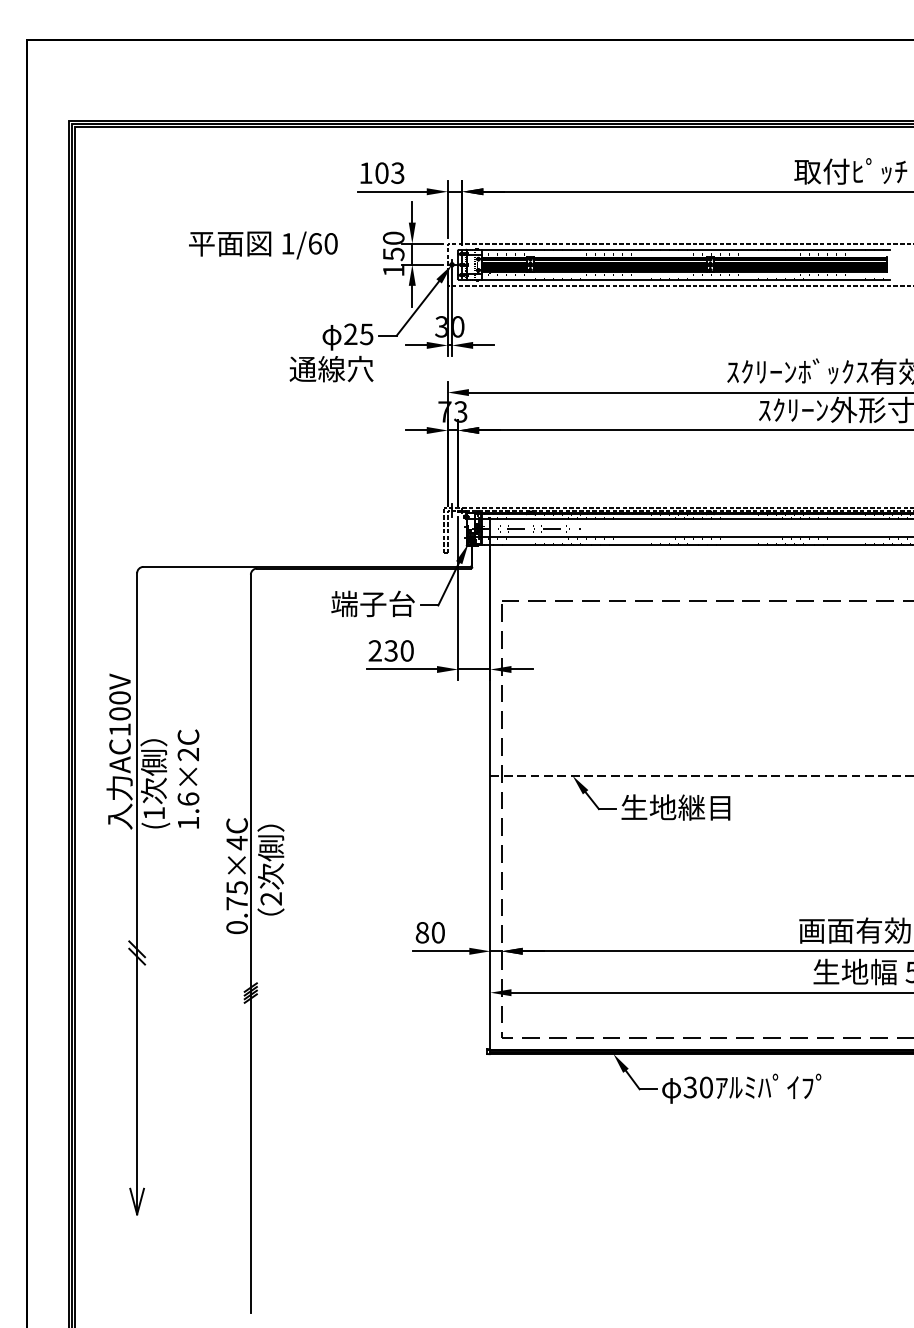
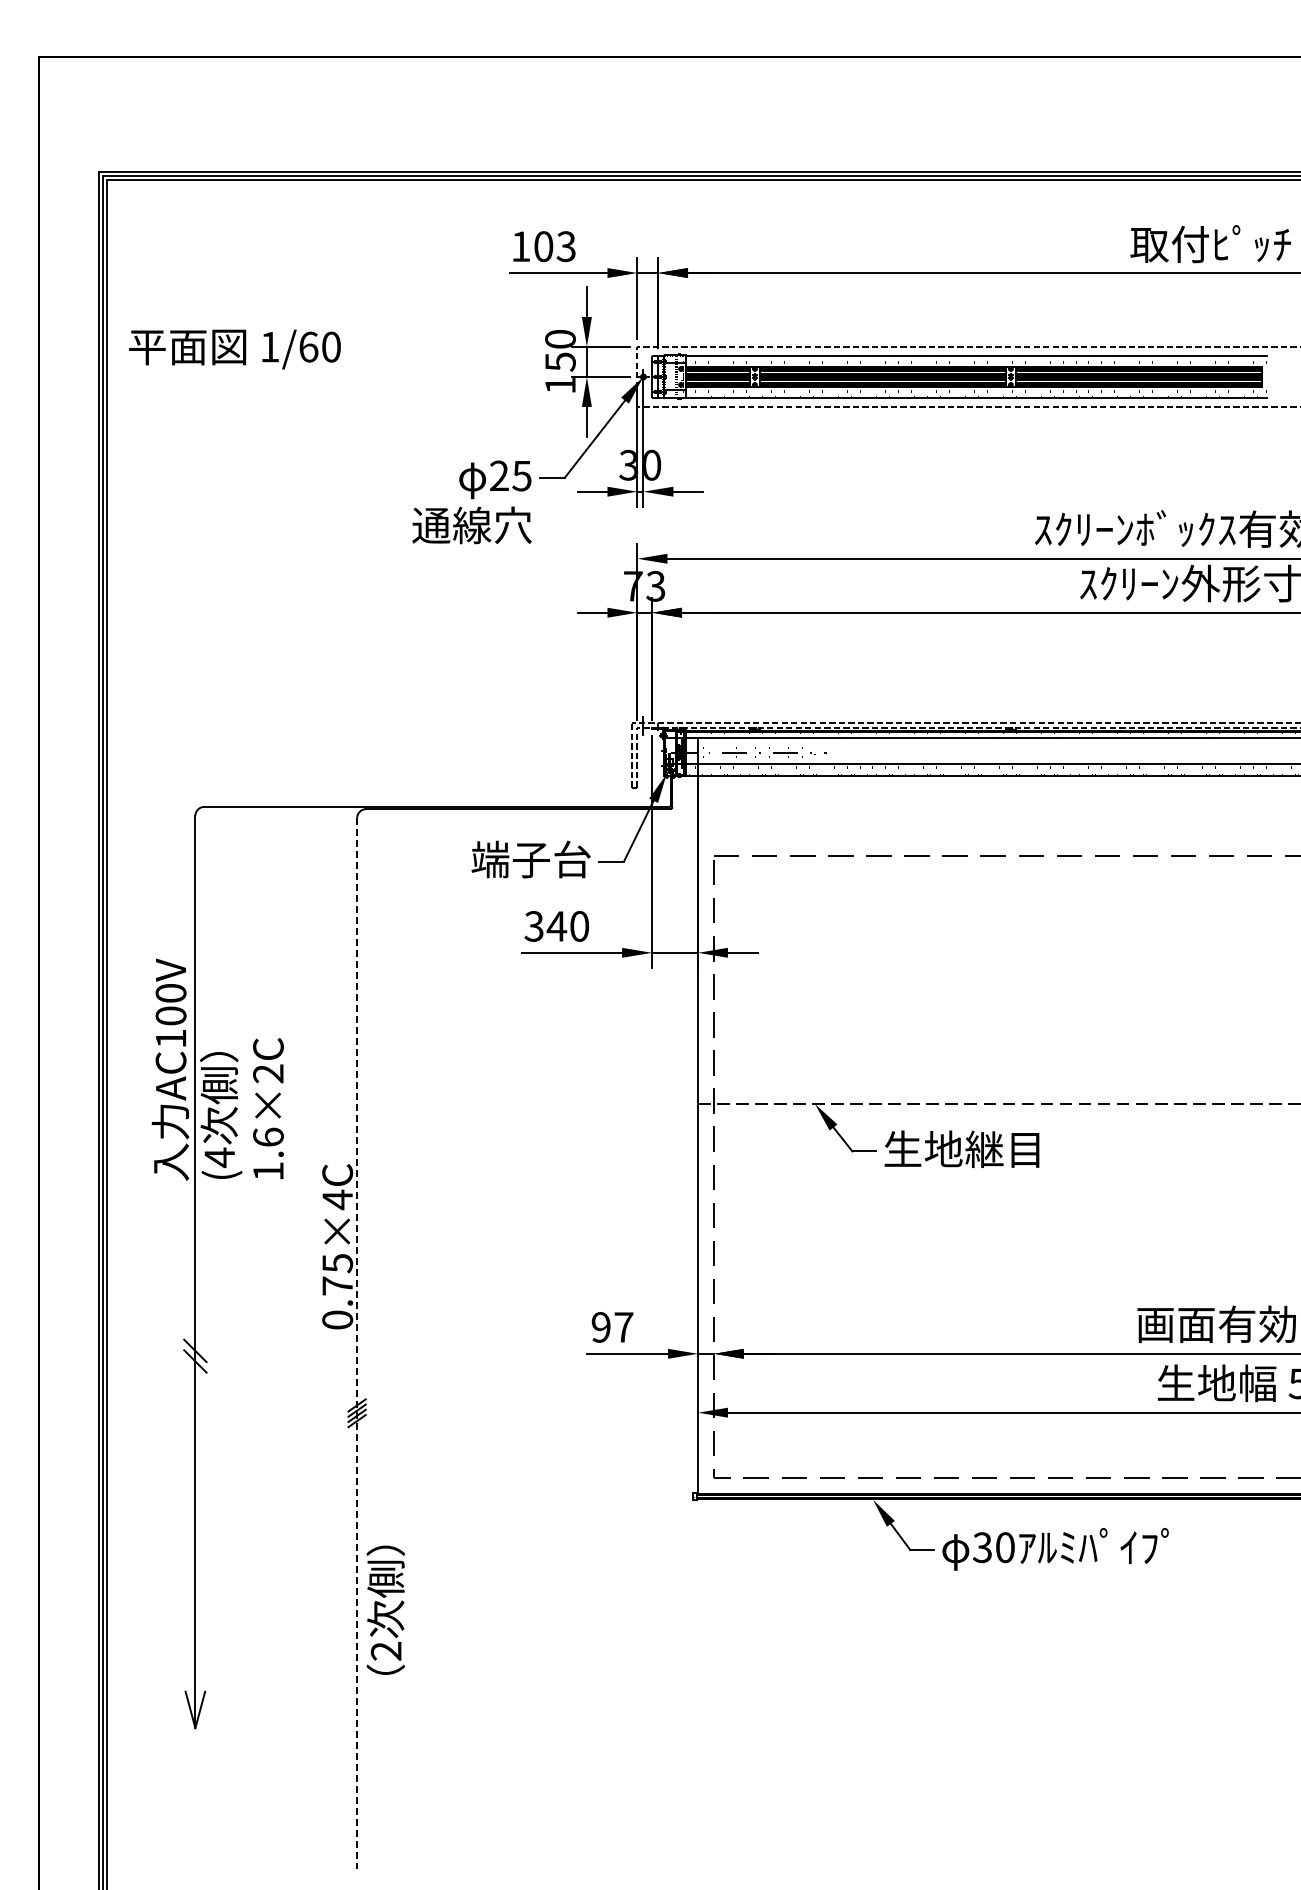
text: (263, 245) -> (234, 349), moved
text: (383, 650) -> (545, 926), 230 -> 340
text: (154, 813) -> (219, 1157), (1 -> (4
text: (270, 869) -> (385, 1609), moved
text: (430, 932) -> (612, 1327), 80 -> 97
line: (251, 944) -> (357, 1343), solid -> dashed

